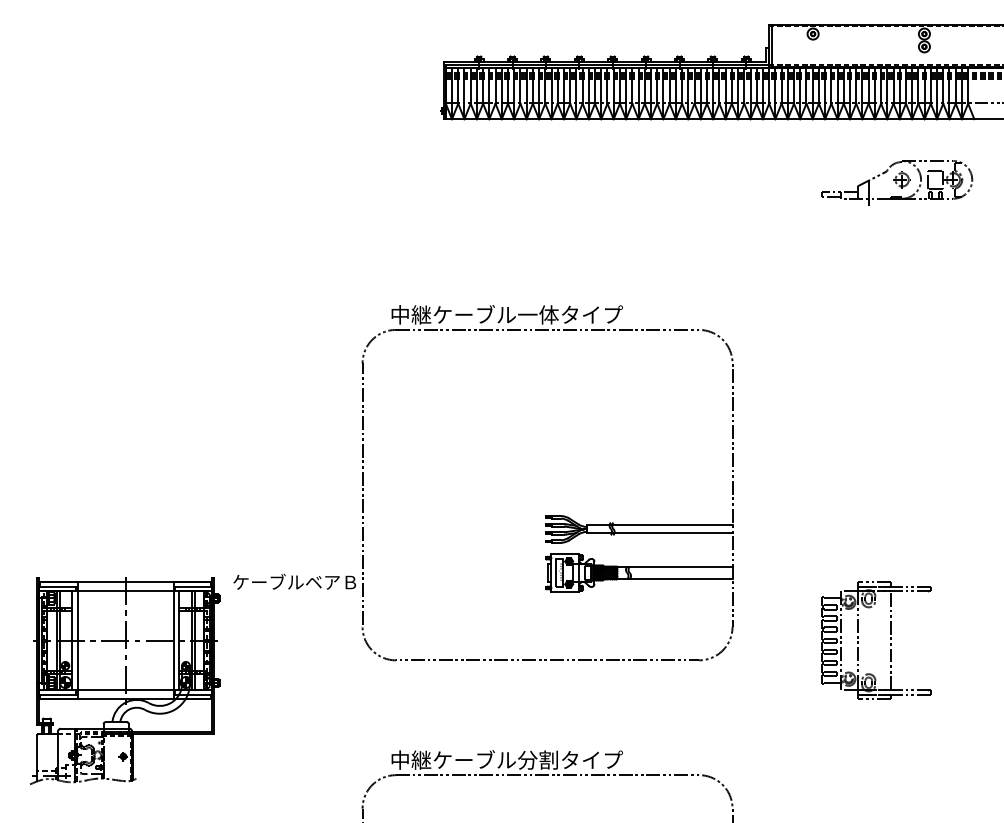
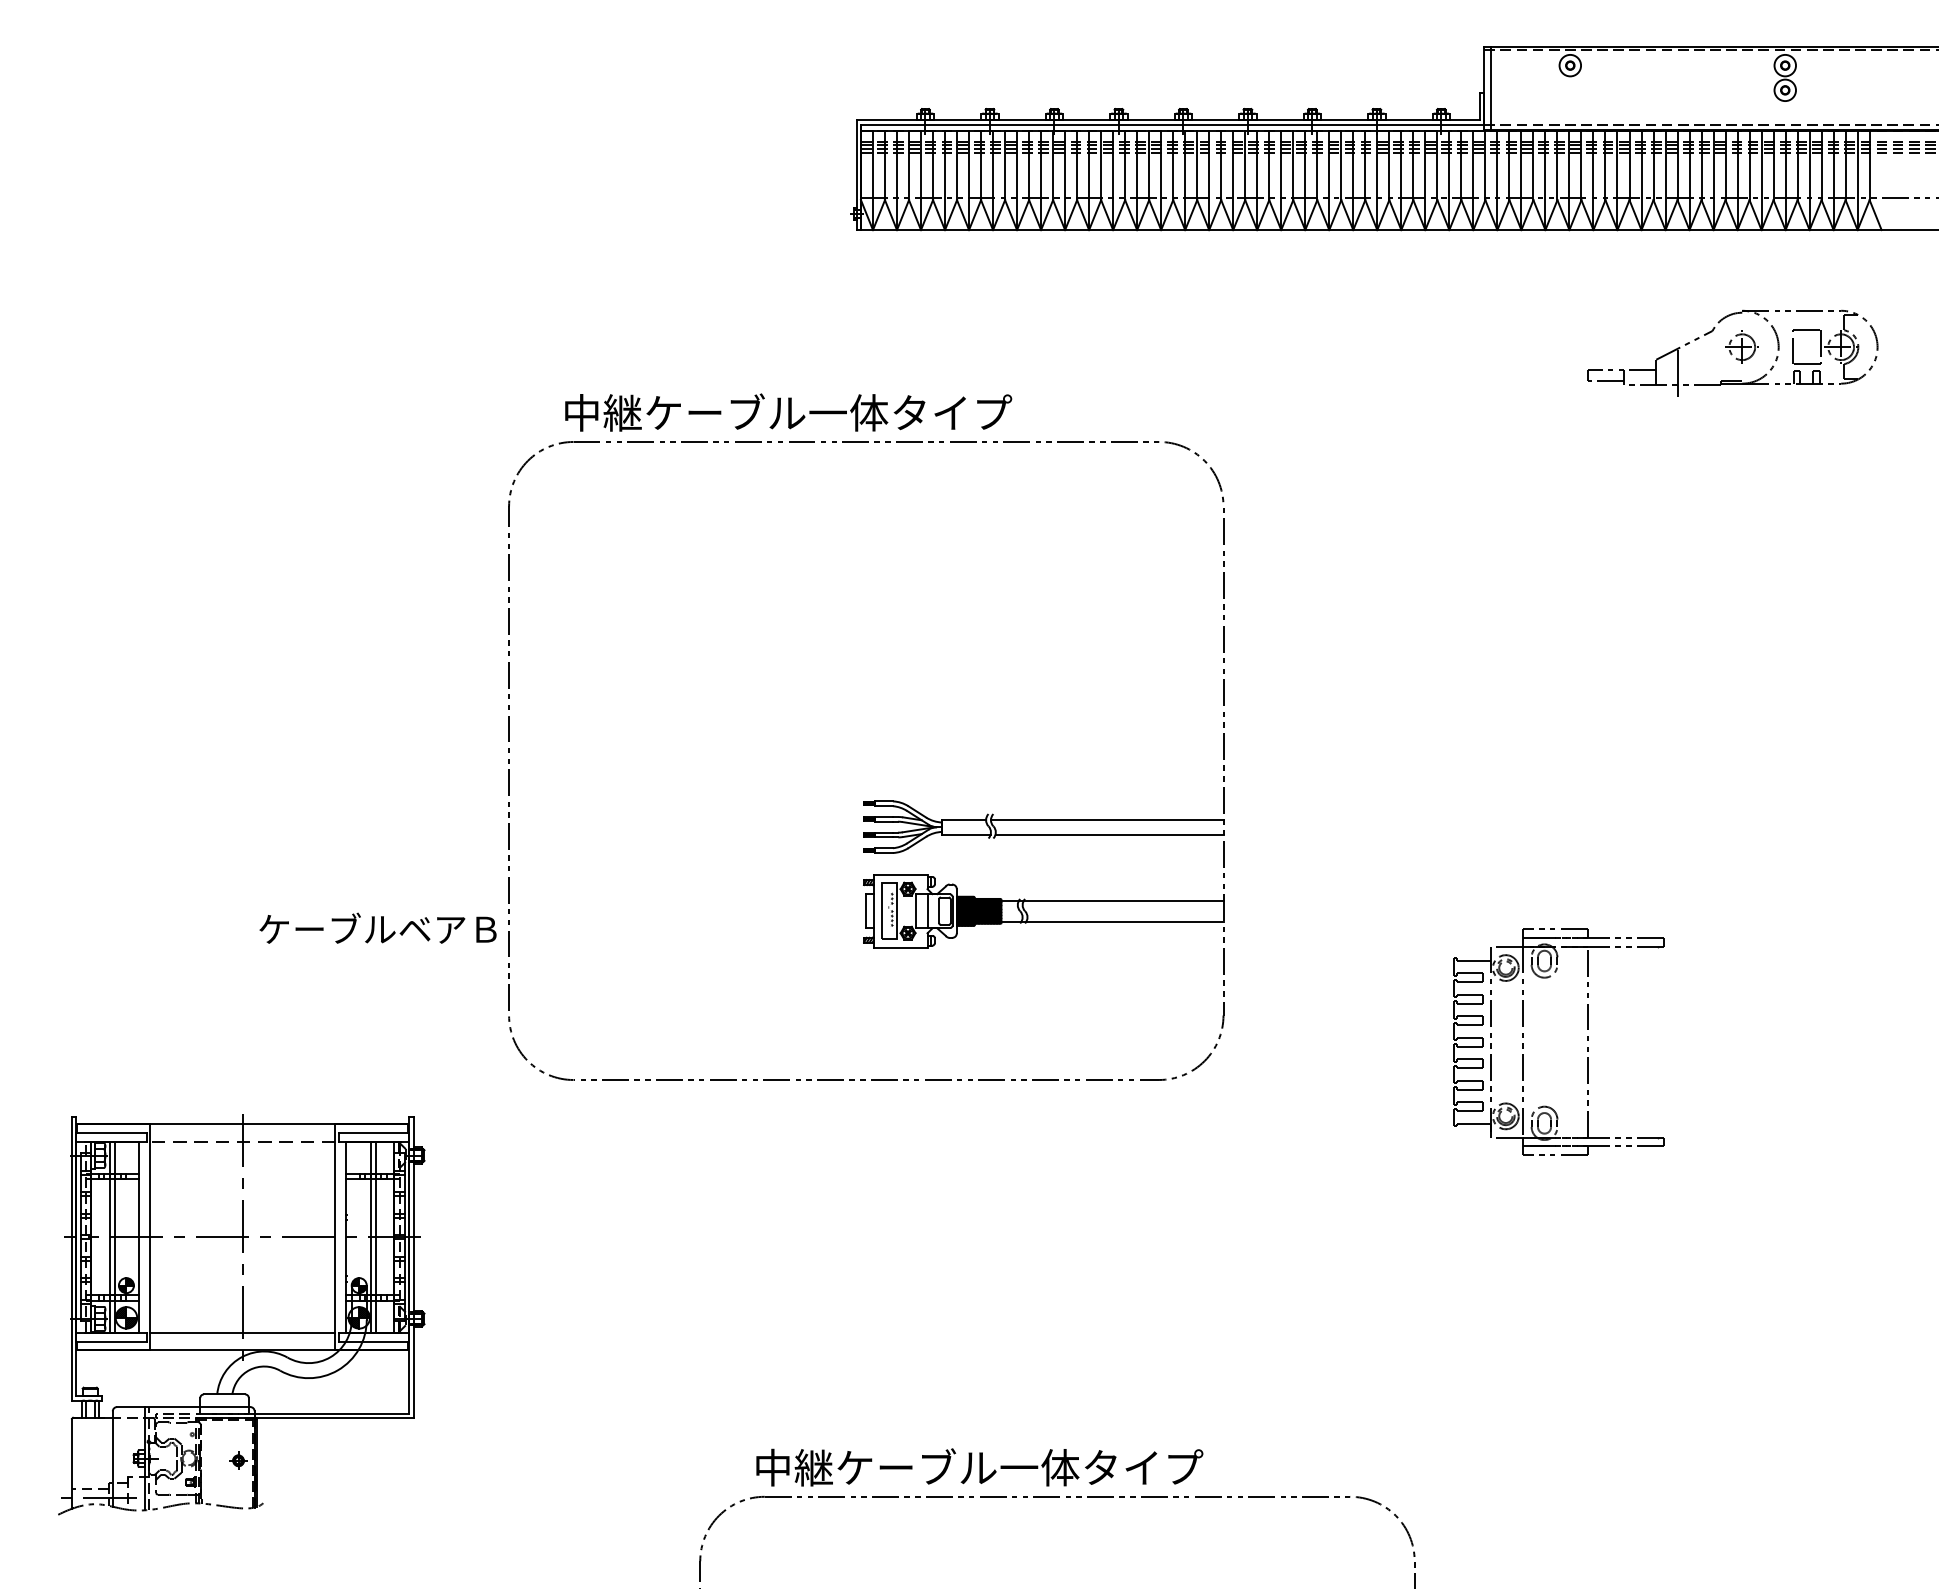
part: (545, 515) -> (862, 800), moved
line: (125, 591) -> (242, 1142), solid -> dashed
part: (890, 639) -> (1586, 1039), moved
text: (538, 759) -> (1039, 1466), 中継ケーブル分割タイプ -> 中継ケーブル一体タイプ

